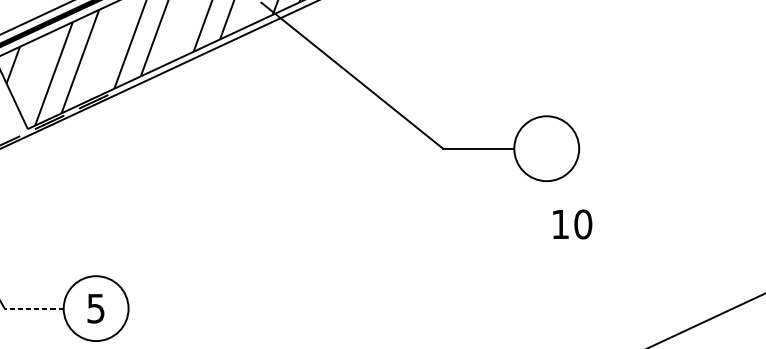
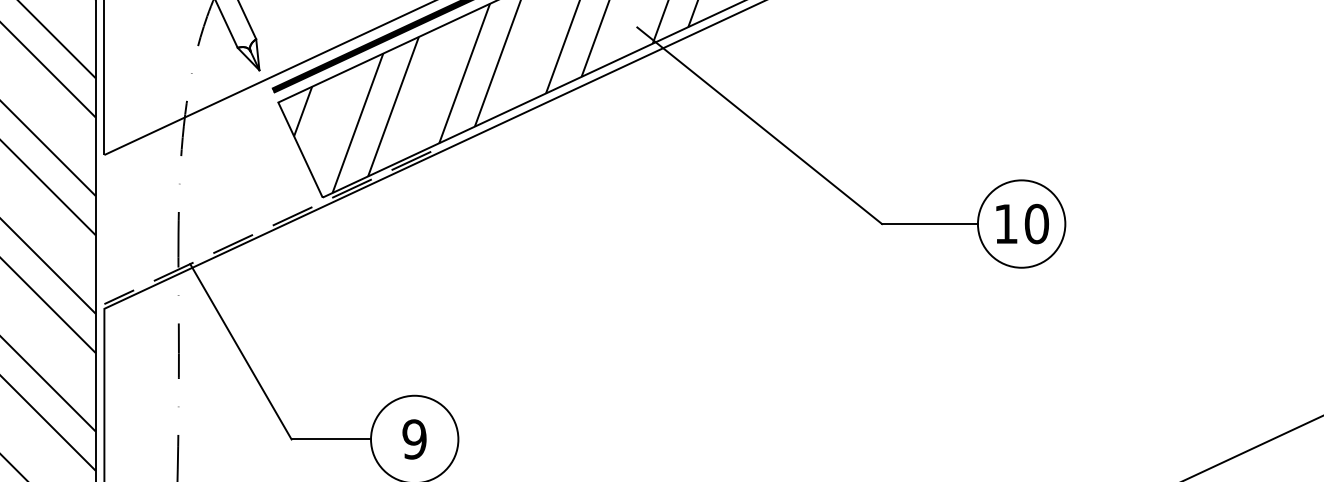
text: (572, 224) -> (1022, 224), moved
line: (34, 308) -> (331, 439), dashed -> solid
text: (95, 308) -> (414, 439), 5 -> 9

